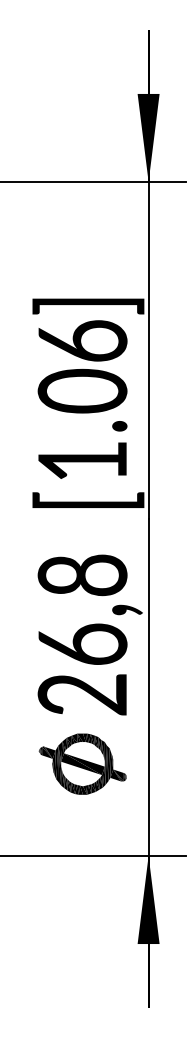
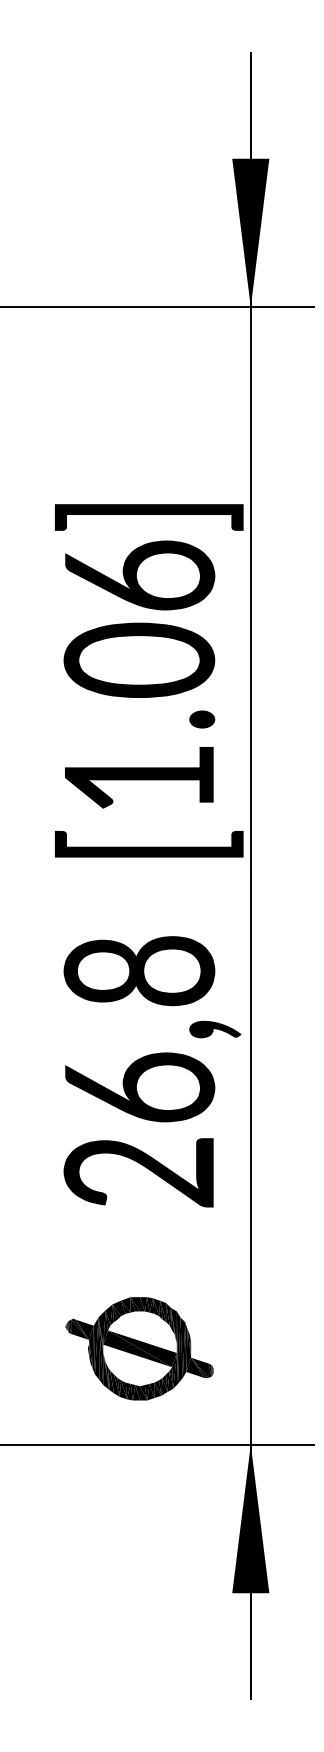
part: (82, 763) -> (139, 1347), moved

